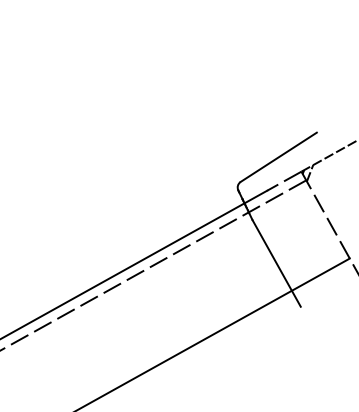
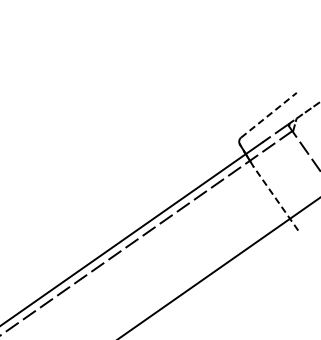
line: (278, 157) -> (268, 115), solid -> dashed
line: (276, 263) -> (275, 198), solid -> dashed

